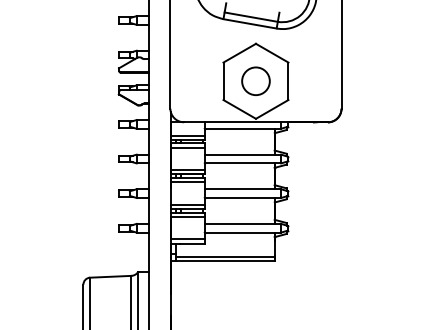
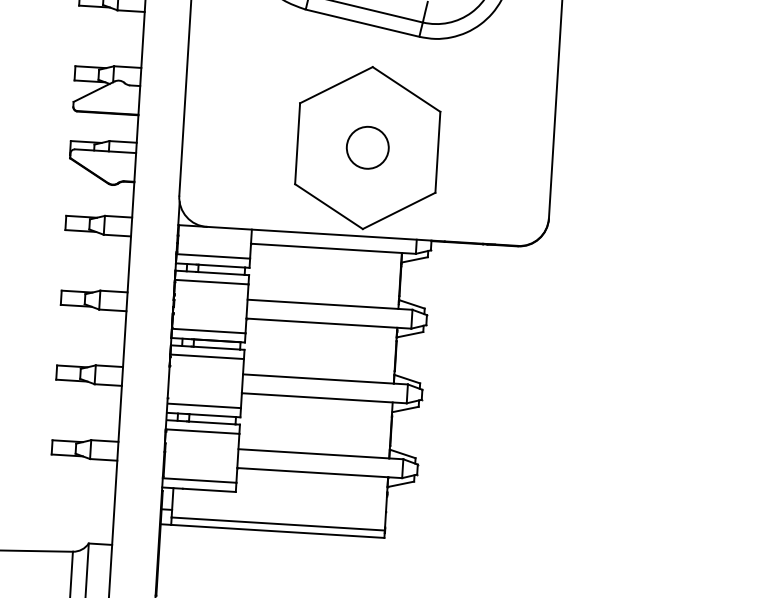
circle: (255, 80) -> (366, 146), size x0.7

